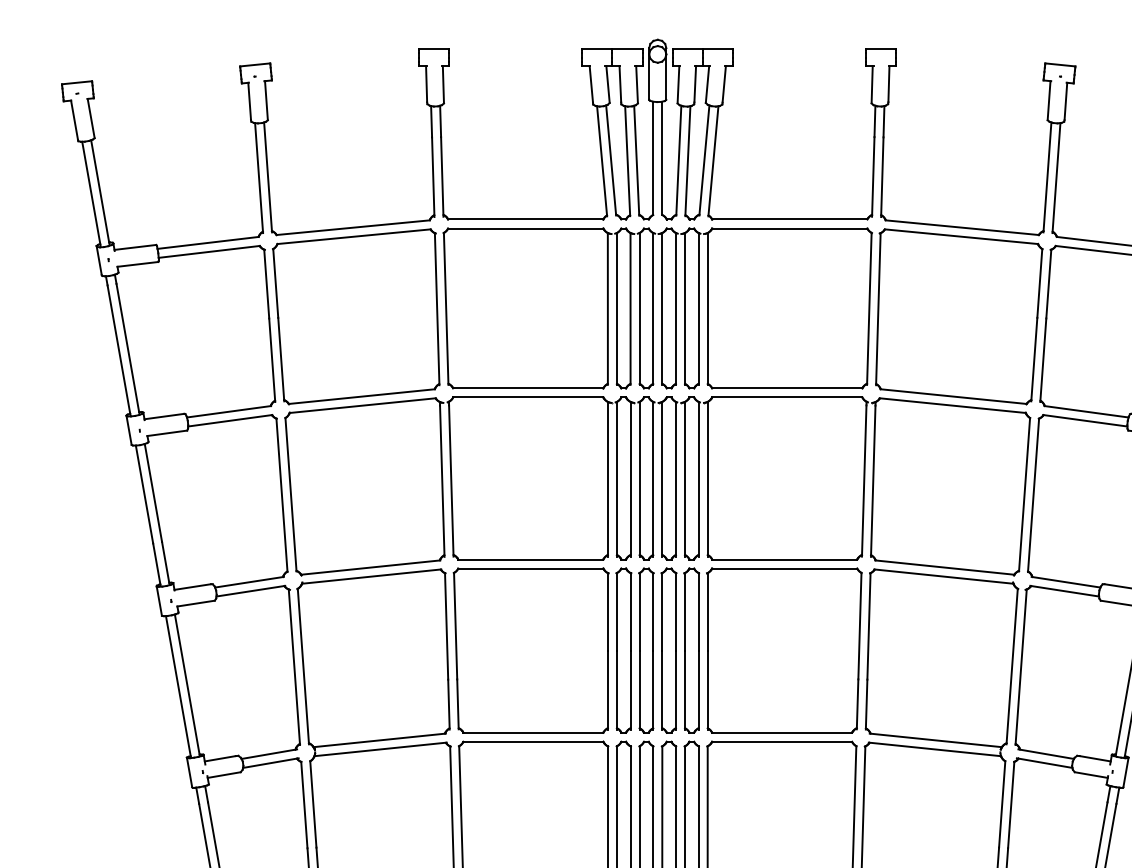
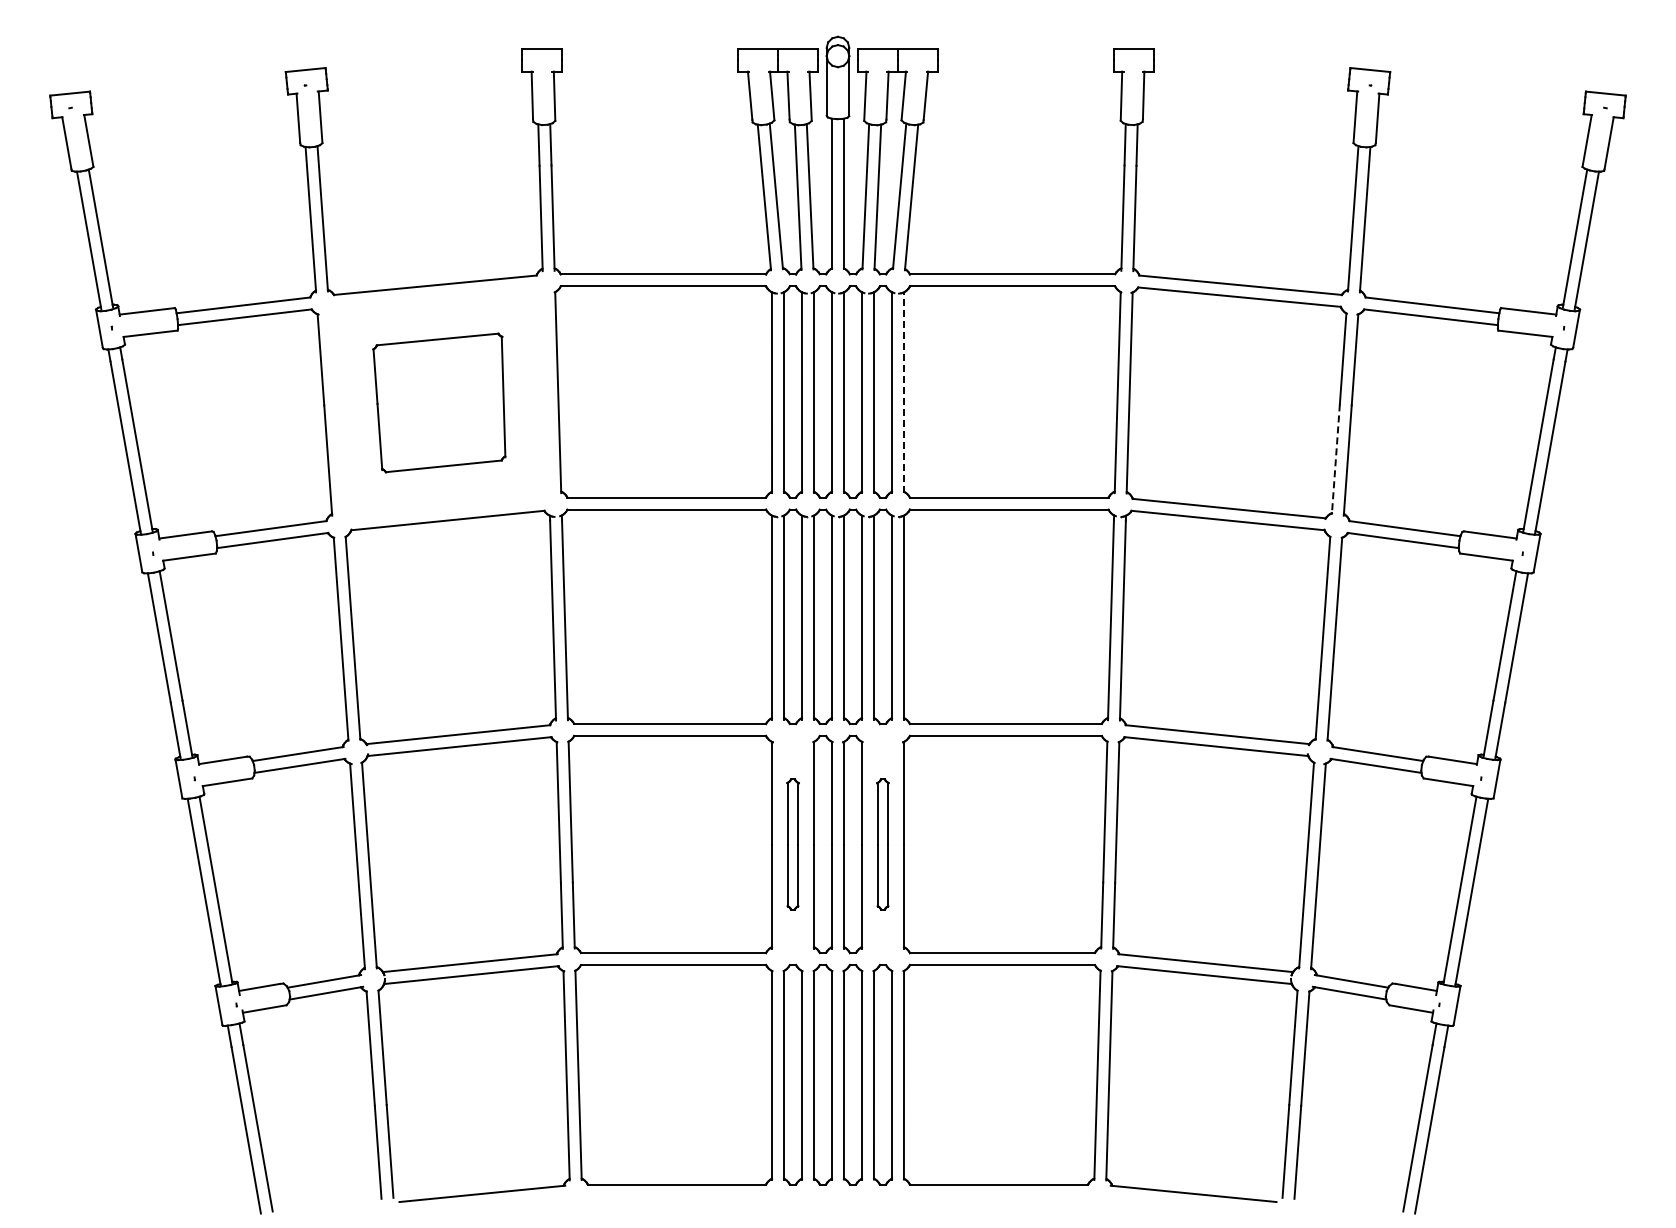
line: (708, 308) -> (904, 392), solid -> dashed
part: (356, 316) -> (439, 402), size x0.6
line: (1034, 360) -> (1335, 460), solid -> dashed
part: (623, 650) -> (792, 844), size x0.6
part: (691, 650) -> (882, 844), size x0.6

